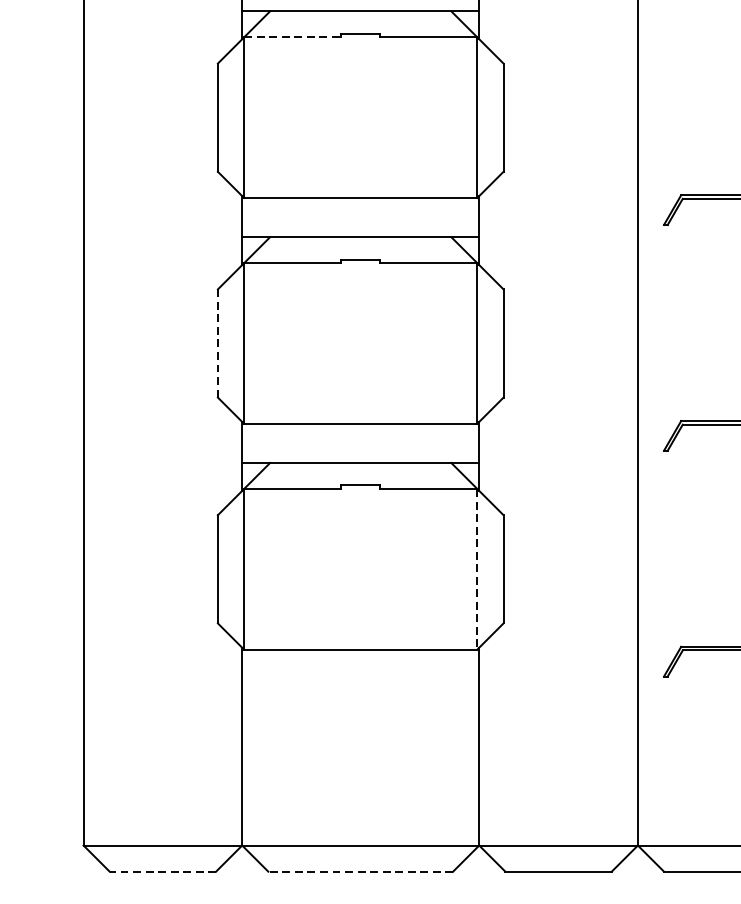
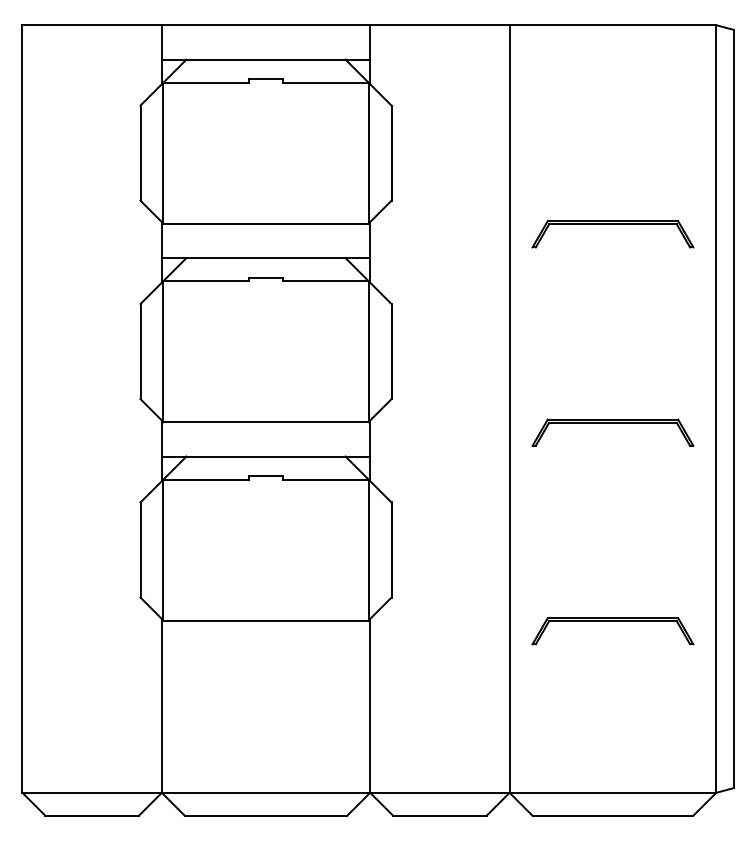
line: (292, 37) -> (206, 82), dashed -> solid
line: (217, 343) -> (140, 351), dashed -> solid
line: (477, 569) -> (368, 550), dashed -> solid
line: (163, 871) -> (92, 815), dashed -> solid
line: (360, 871) -> (265, 815), dashed -> solid

